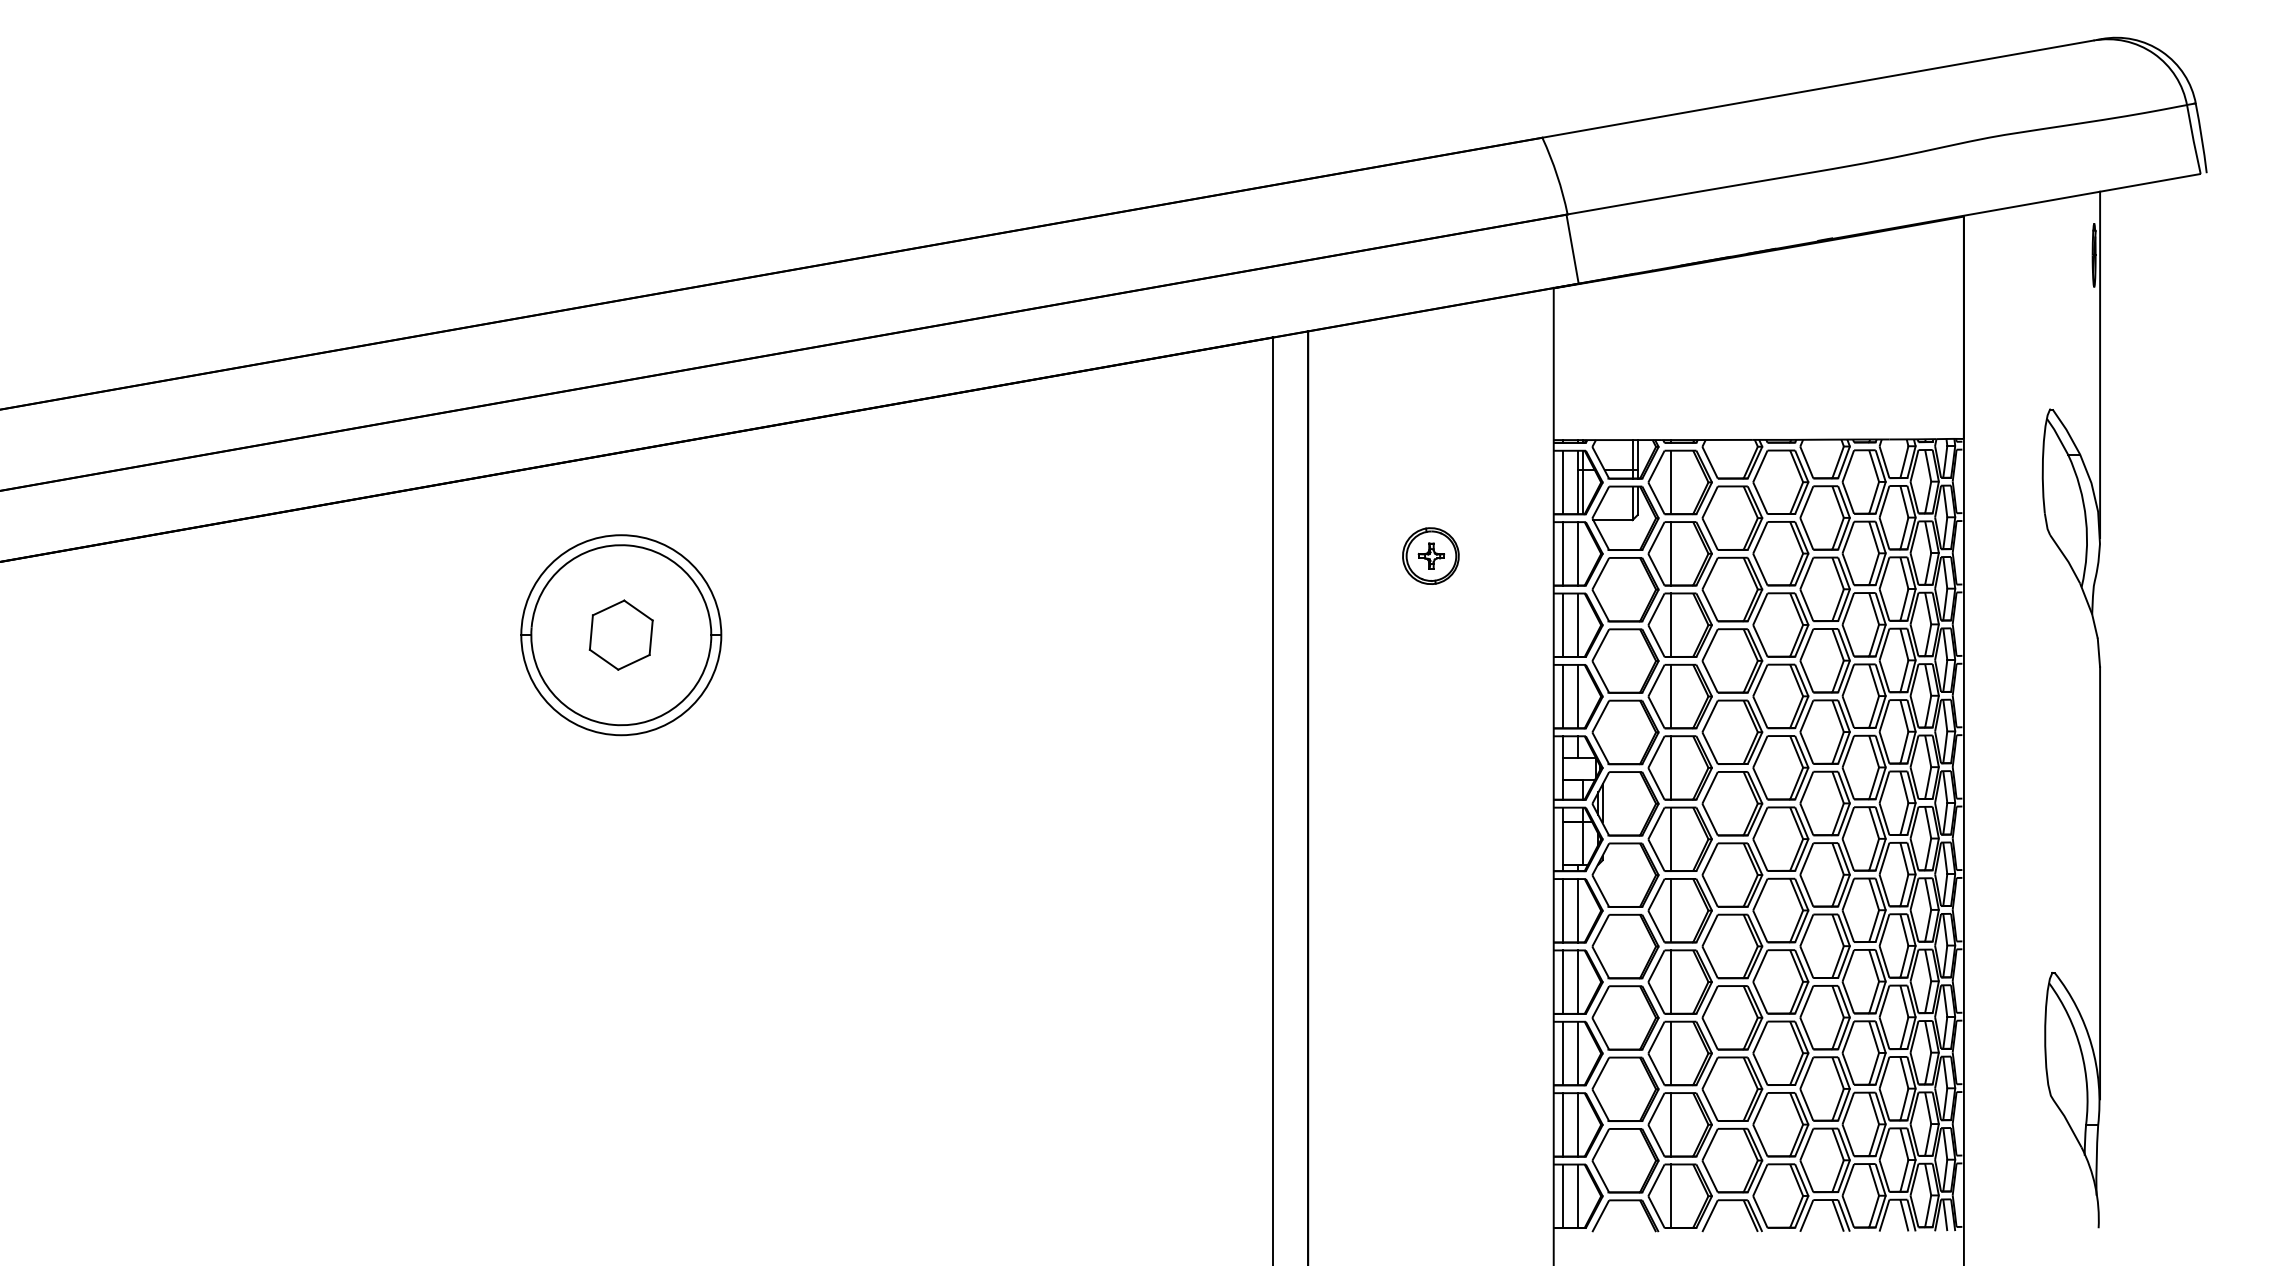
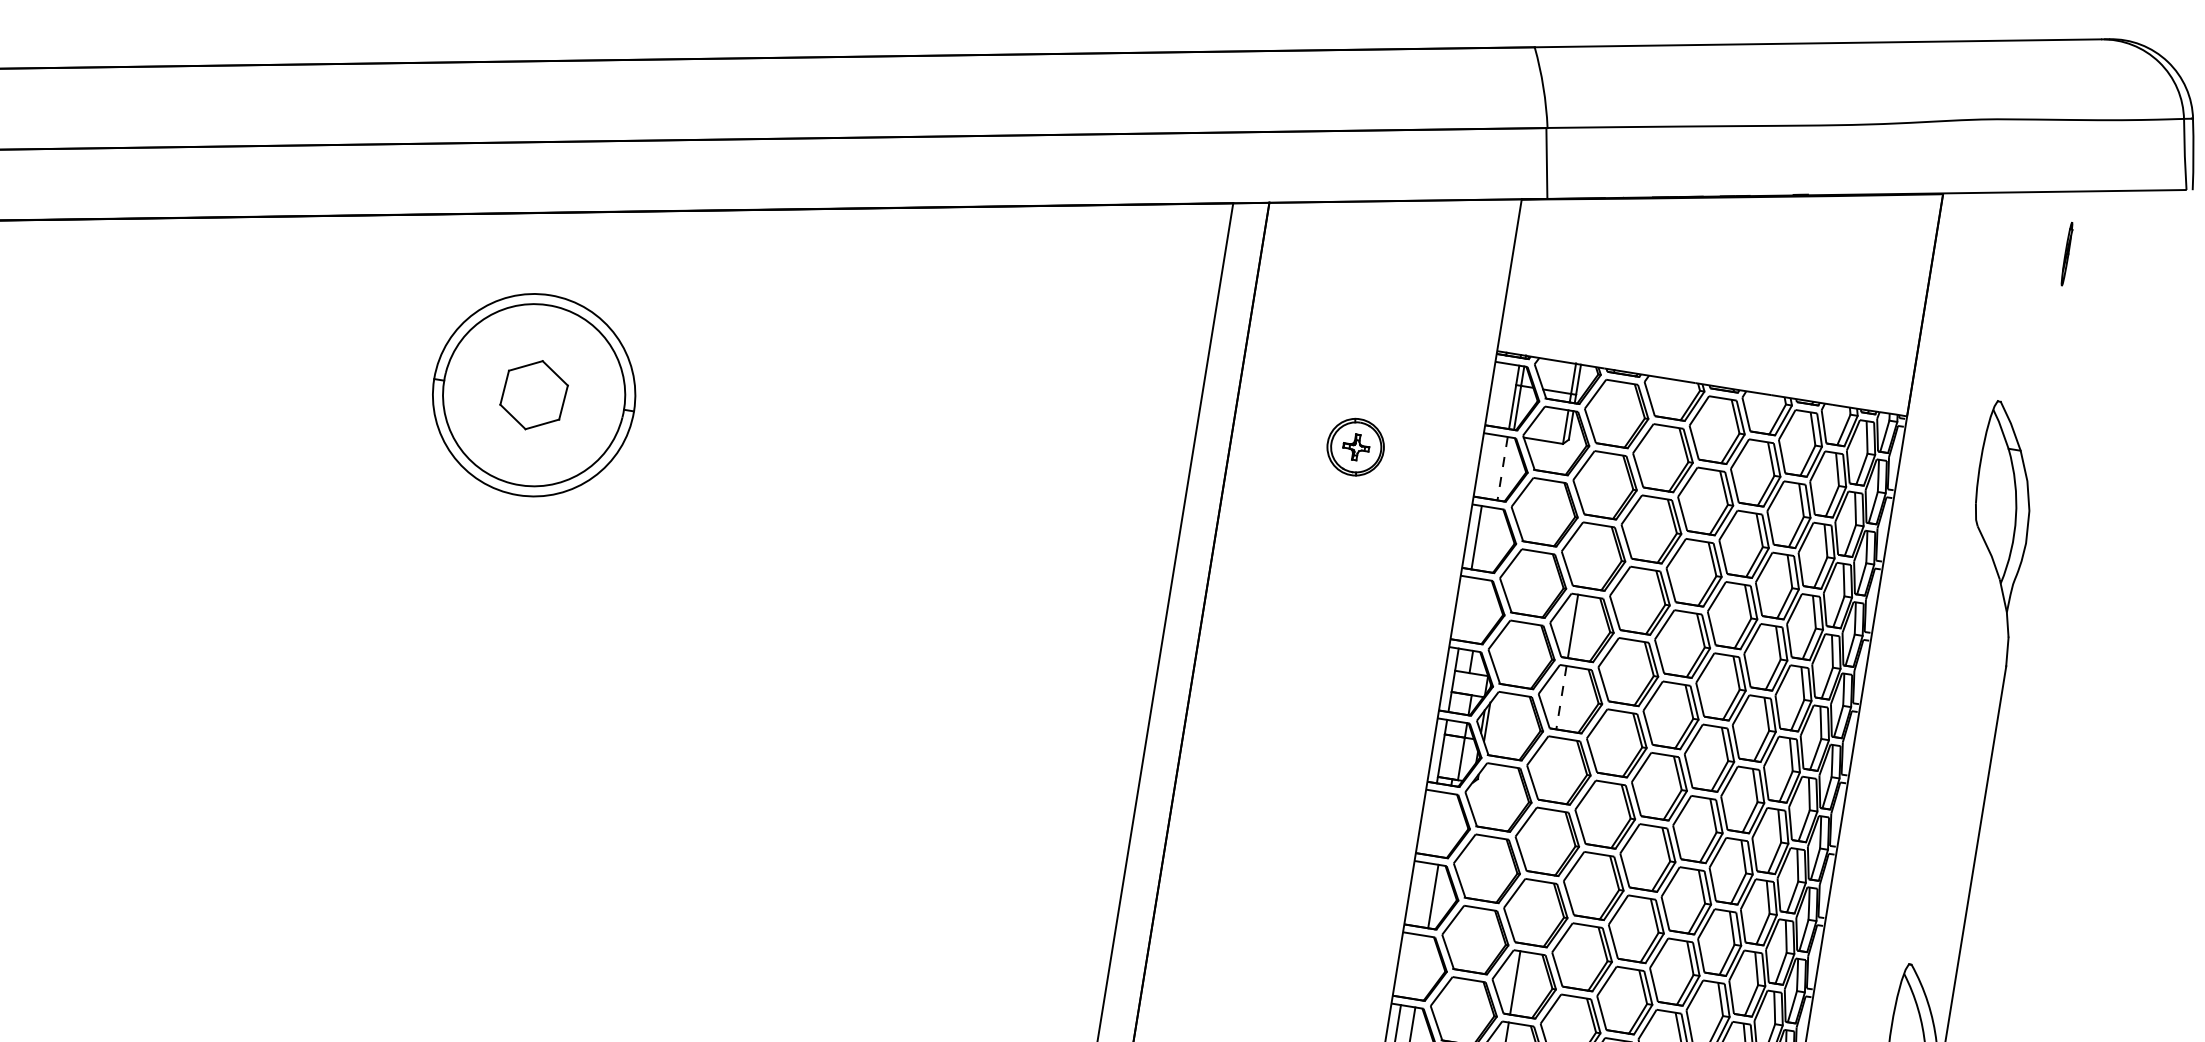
line: (2100, 364) -> (2055, 364), removed
line: (1563, 482) -> (1500, 395), removed
line: (1671, 482) -> (1607, 412), removed
line: (1563, 553) -> (1488, 466), removed
line: (1577, 553) -> (1502, 468), solid -> dashed
line: (1671, 553) -> (1596, 483), removed
line: (1671, 624) -> (1584, 554), removed
line: (1577, 625) -> (1490, 540), removed
line: (1563, 696) -> (1465, 608), removed
line: (1577, 696) -> (1479, 611), removed
line: (1671, 767) -> (1561, 697), solid -> dashed
line: (1671, 839) -> (1550, 769), removed
line: (1563, 910) -> (1430, 822), removed
line: (1577, 910) -> (1444, 824), removed
line: (1671, 910) -> (1538, 840), removed
line: (1563, 981) -> (1419, 893), removed
line: (1671, 981) -> (1527, 911), removed
line: (1563, 1053) -> (1407, 965), removed
line: (1577, 1053) -> (1421, 967), removed

